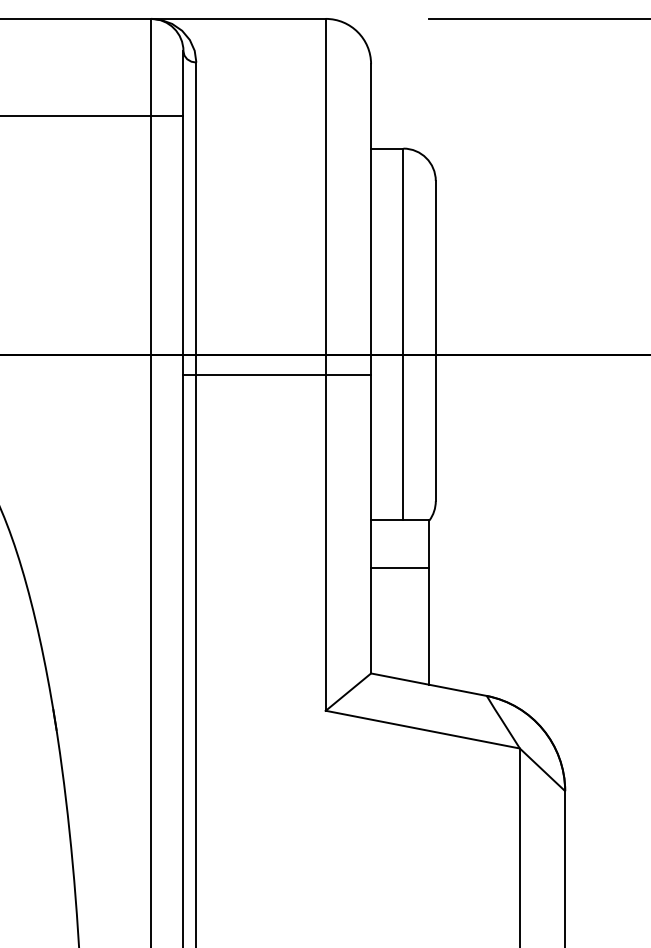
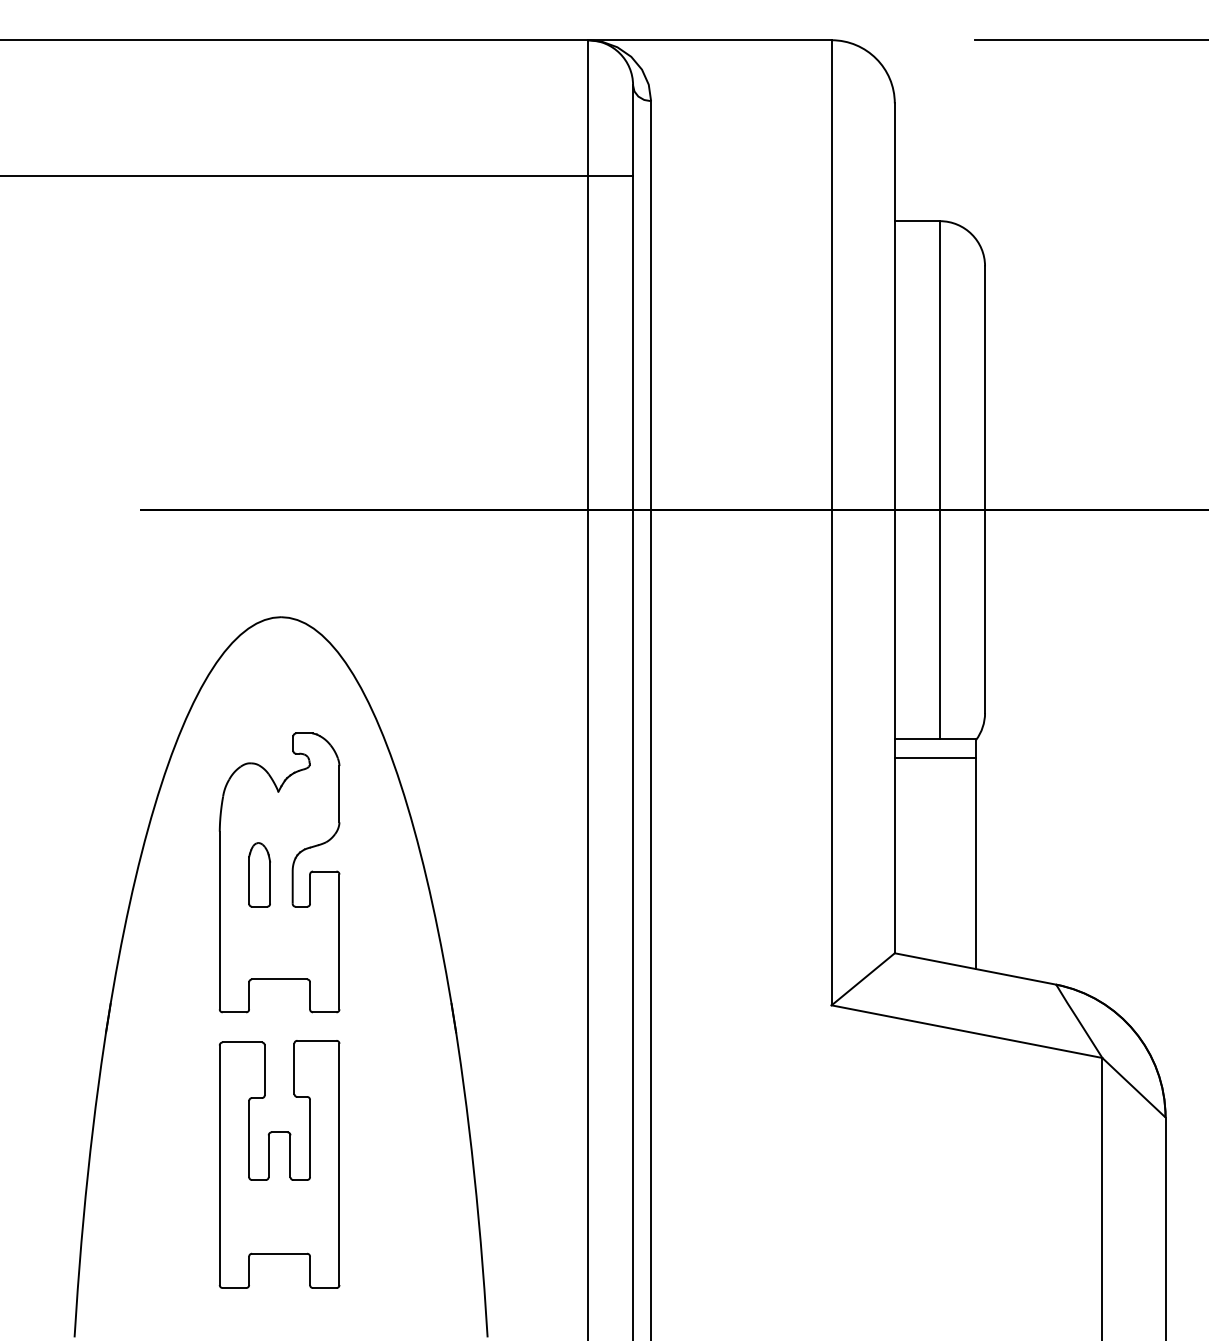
line: (276, 374) -> (763, 536), removed
line: (400, 567) -> (935, 757), moved

